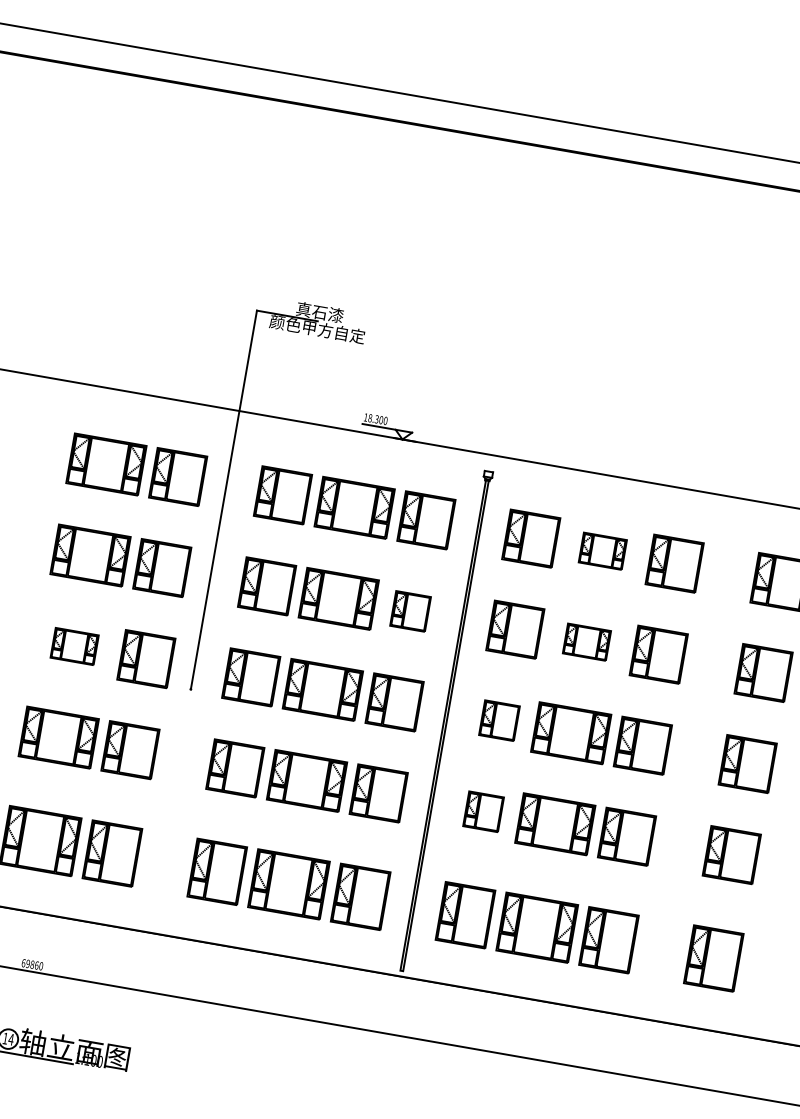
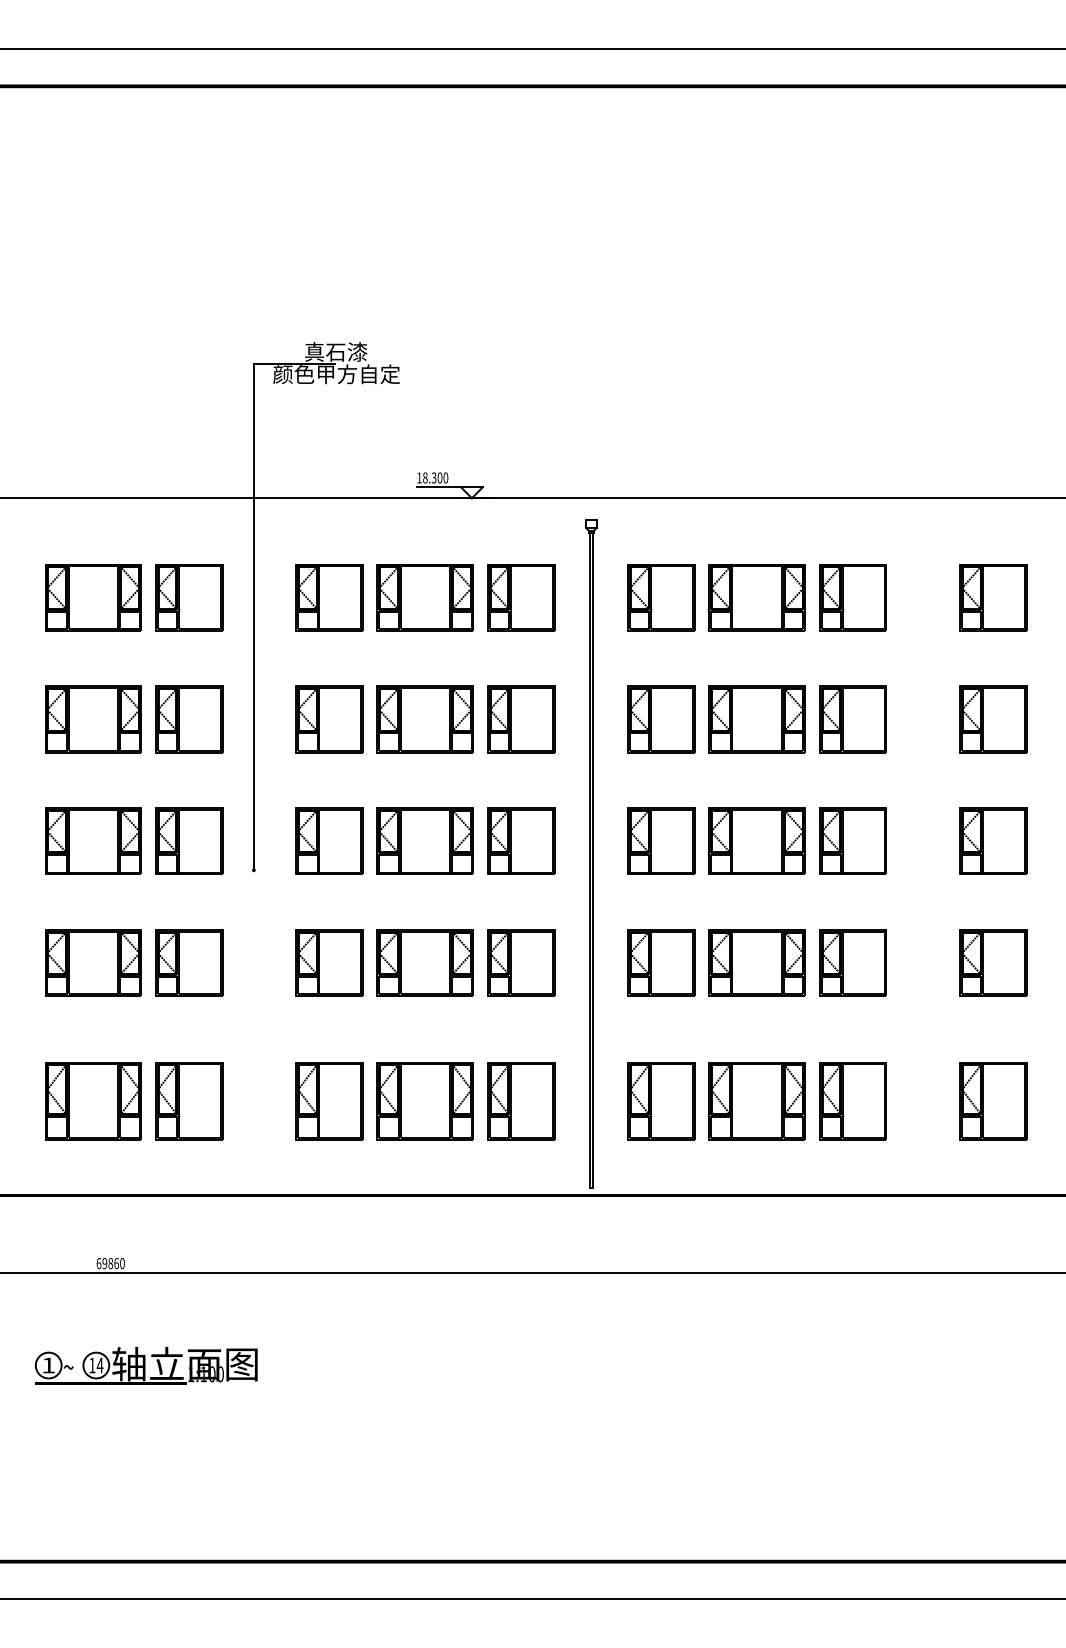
part: (602, 550) -> (756, 597), size x1.67
part: (410, 611) -> (521, 719), size x1.43
part: (586, 642) -> (756, 719), size x1.67
part: (74, 646) -> (93, 840), size x1.67
part: (499, 720) -> (661, 840), size x1.43
part: (483, 811) -> (661, 962), size x1.43

